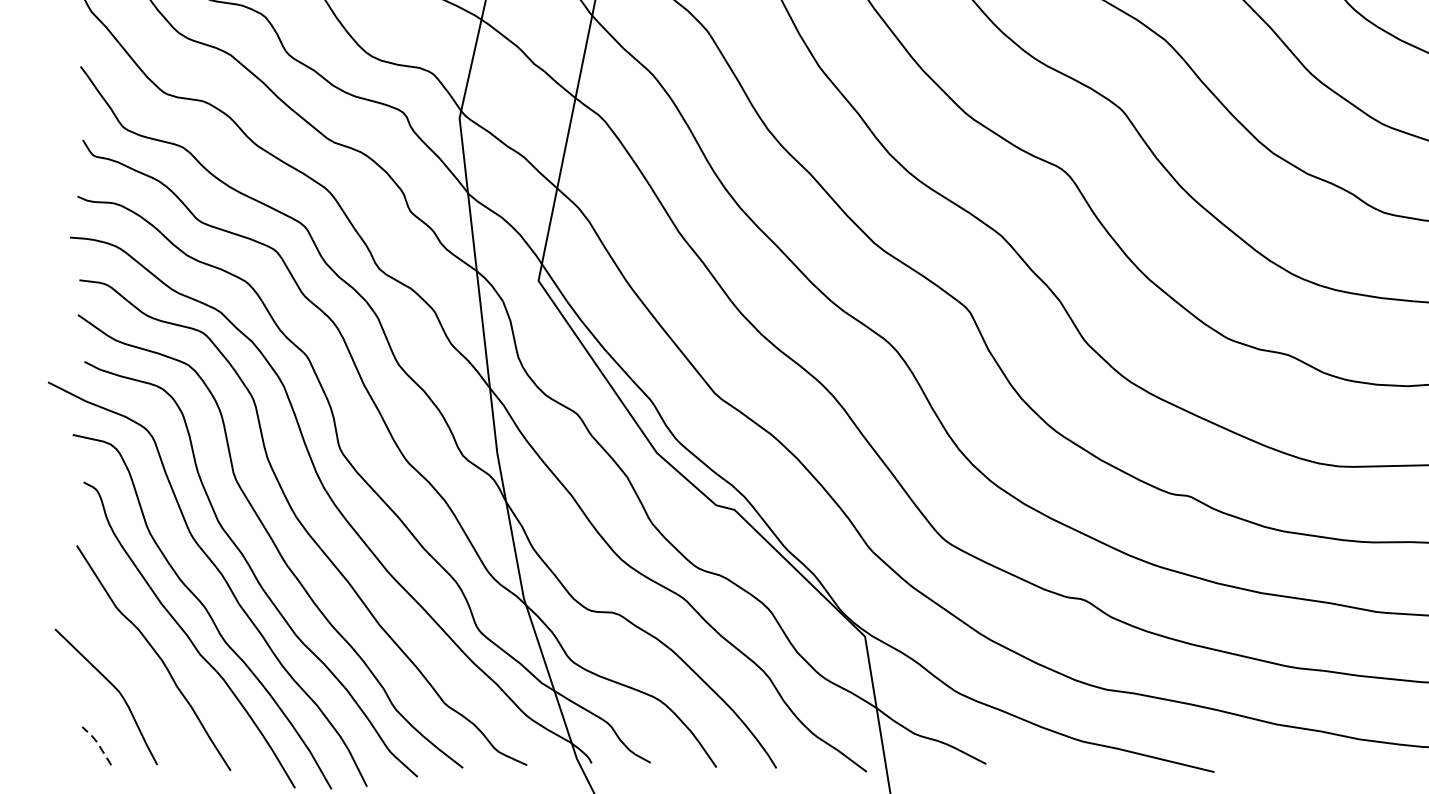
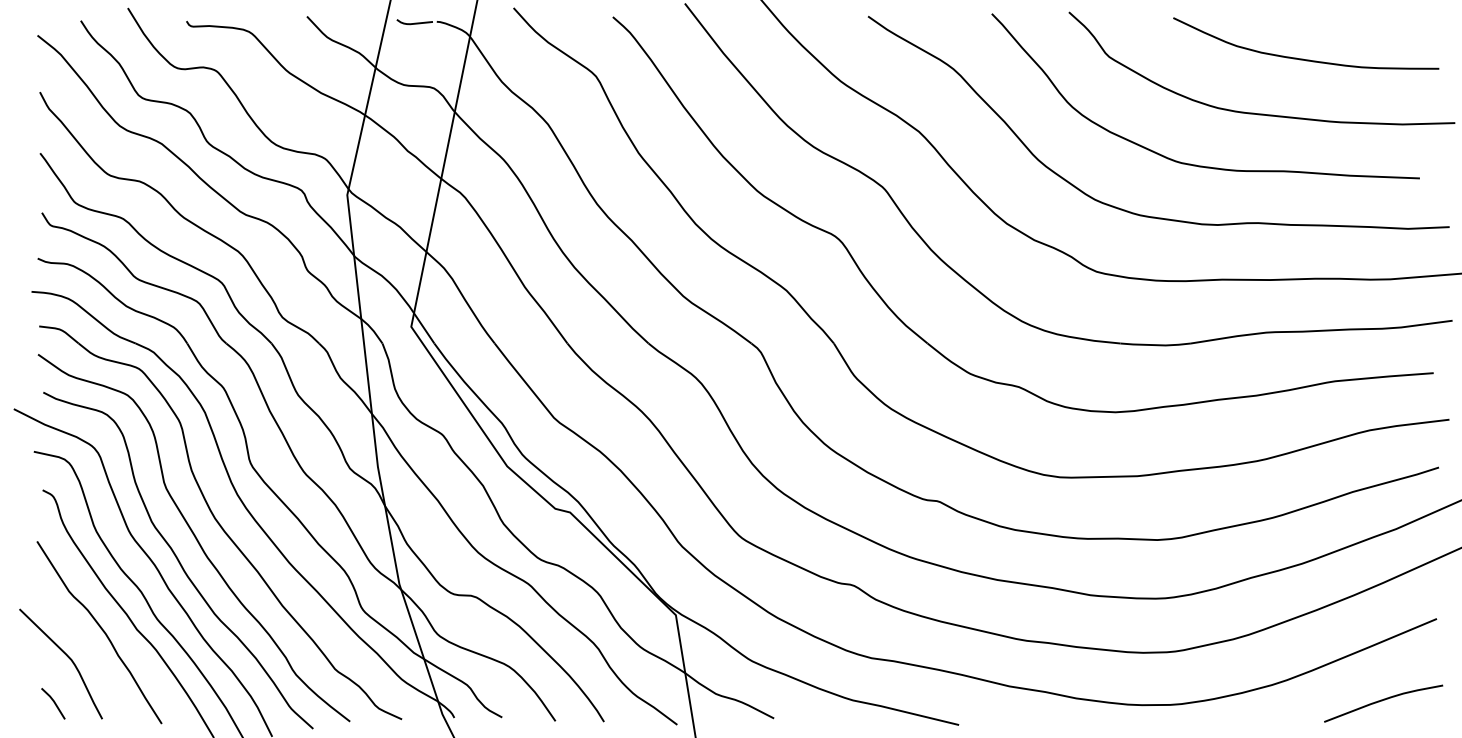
line: (97, 743) -> (53, 701), dashed -> solid

